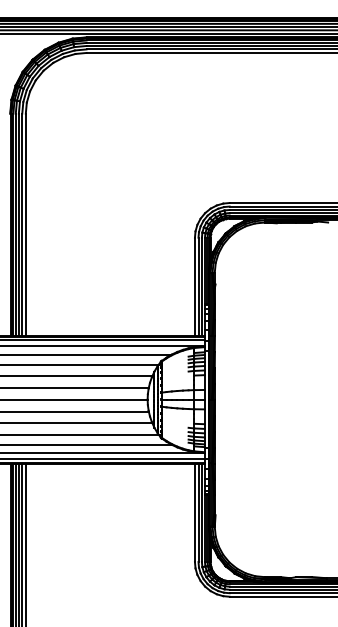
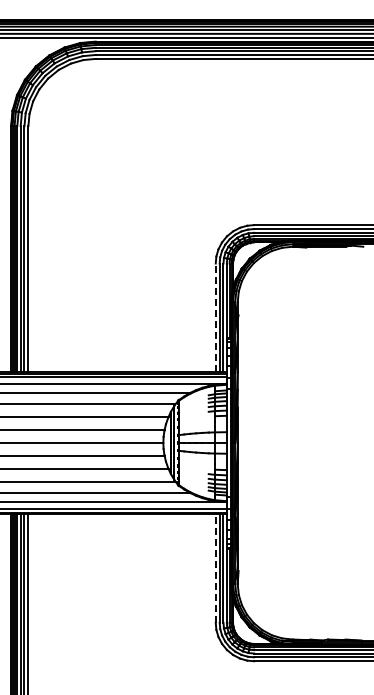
line: (194, 286) -> (215, 317), solid -> dashed
line: (194, 512) -> (215, 567), solid -> dashed

